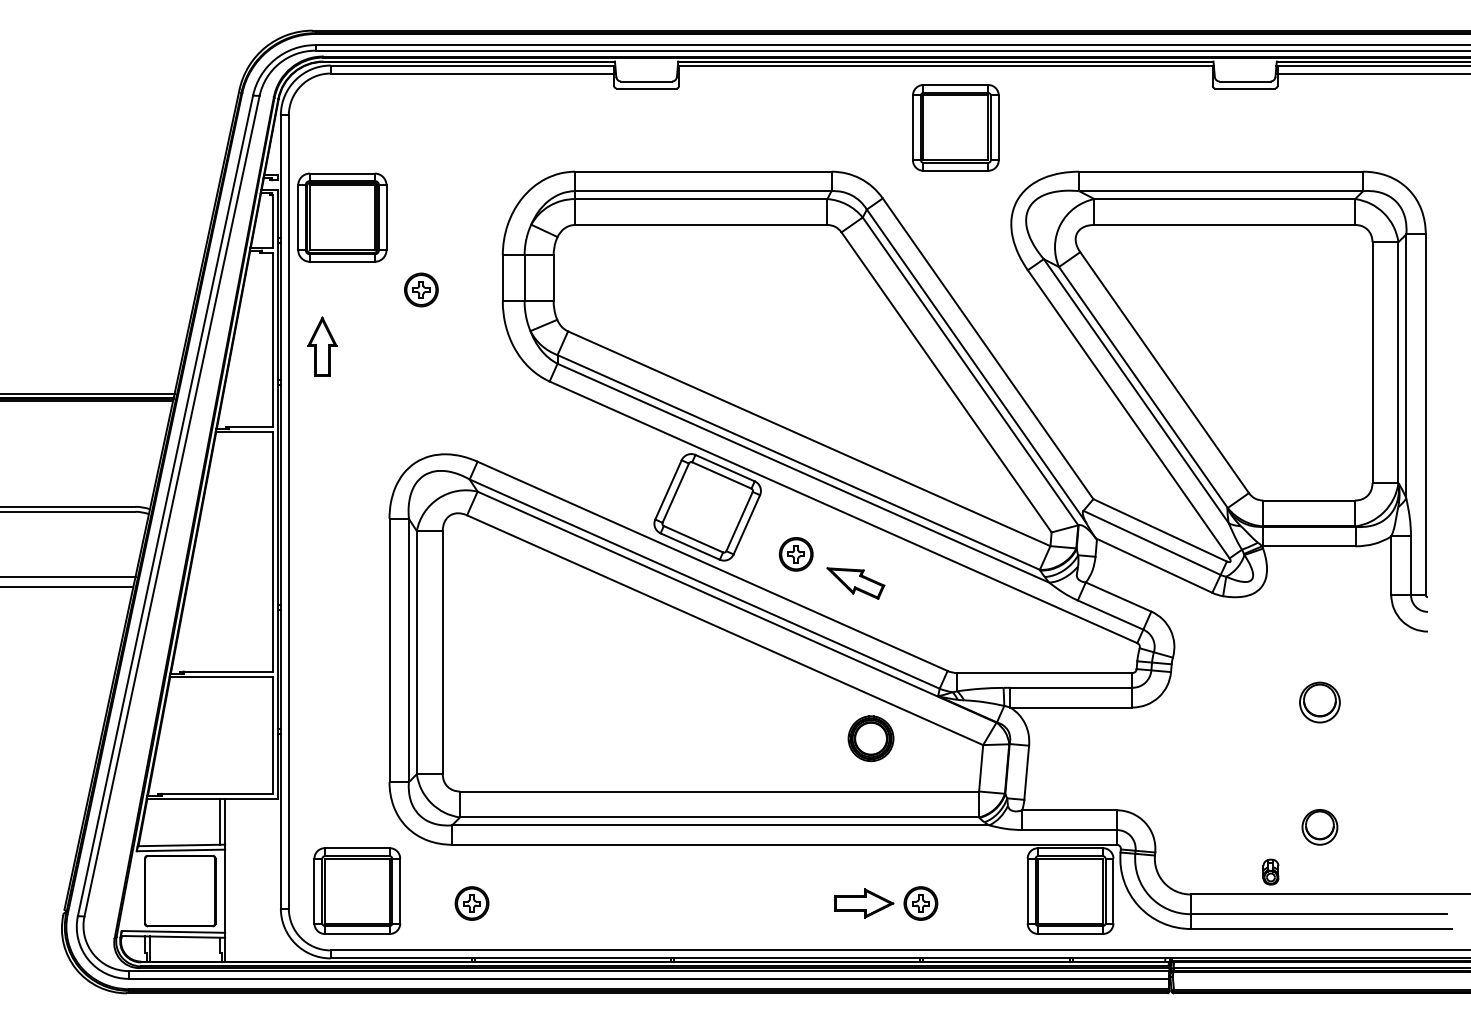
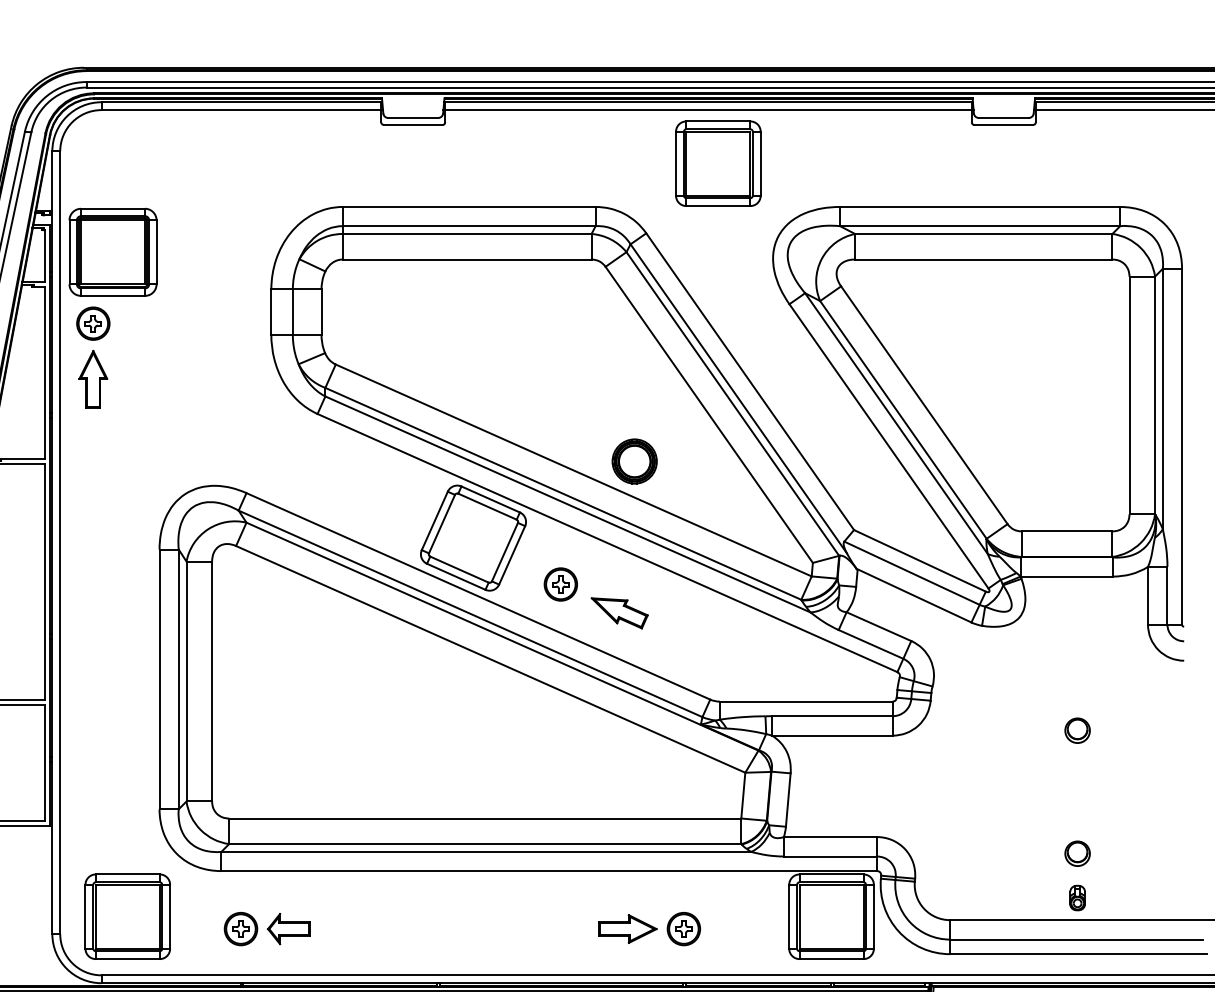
line: (945, 73) -> (708, 110), added
part: (421, 289) -> (93, 323), moved
part: (1319, 702) -> (1077, 730), size x0.62
part: (870, 738) -> (634, 461), moved
part: (1319, 826) -> (1077, 853), size x0.71
part: (1270, 871) -> (1077, 897), moved
part: (520, 903) -> (288, 929), added

